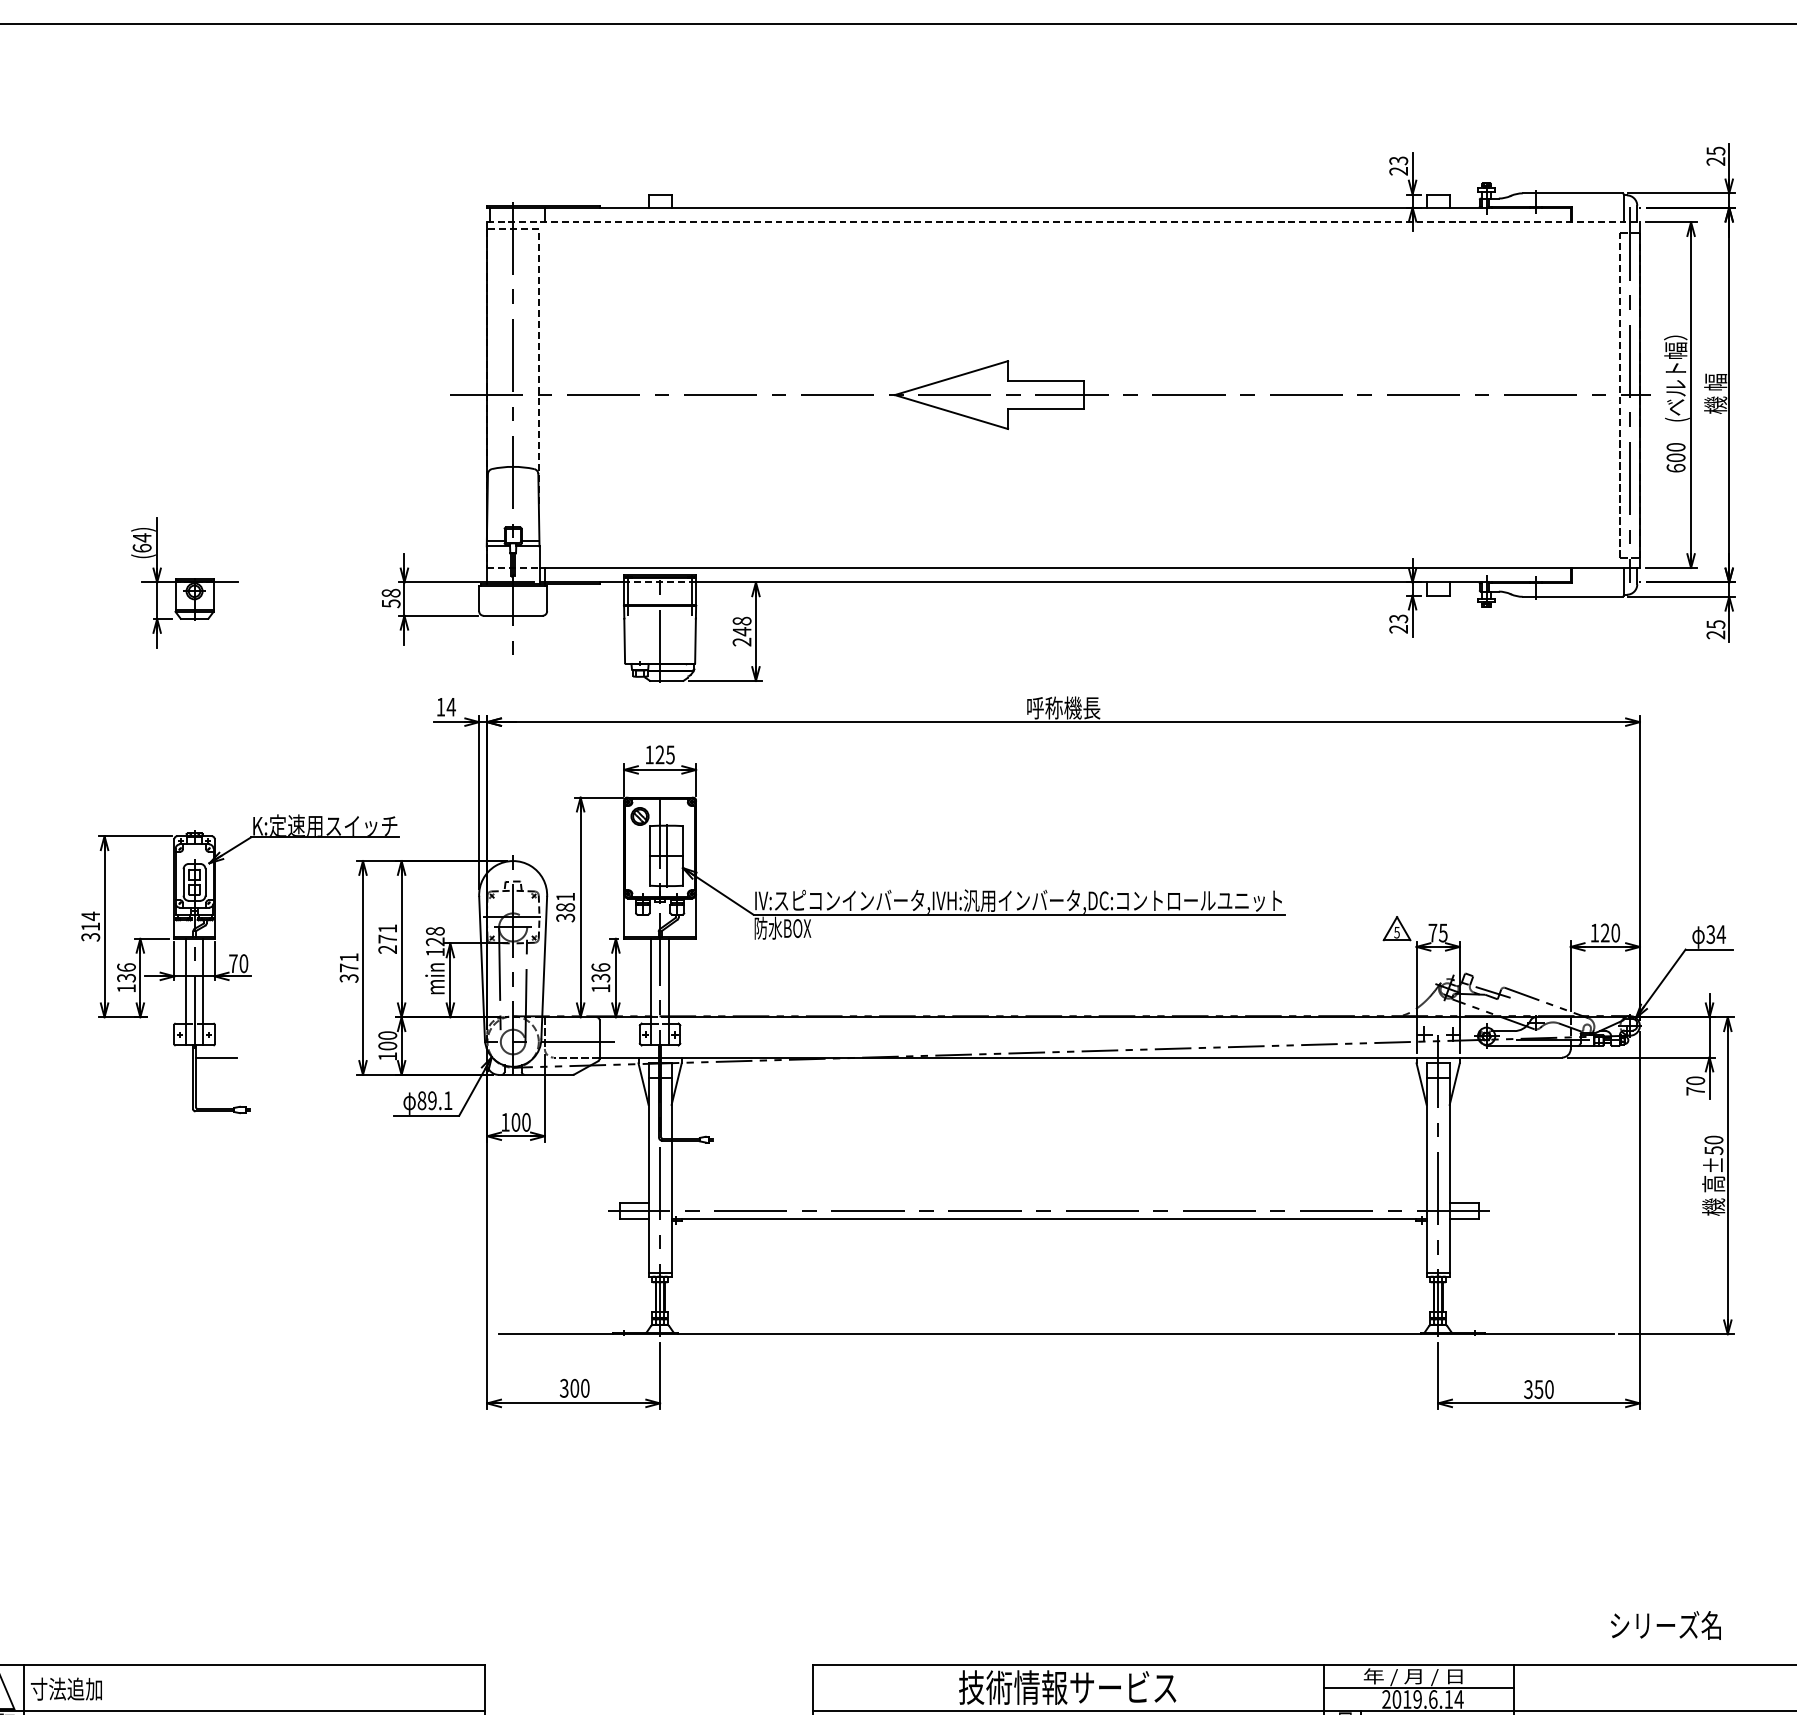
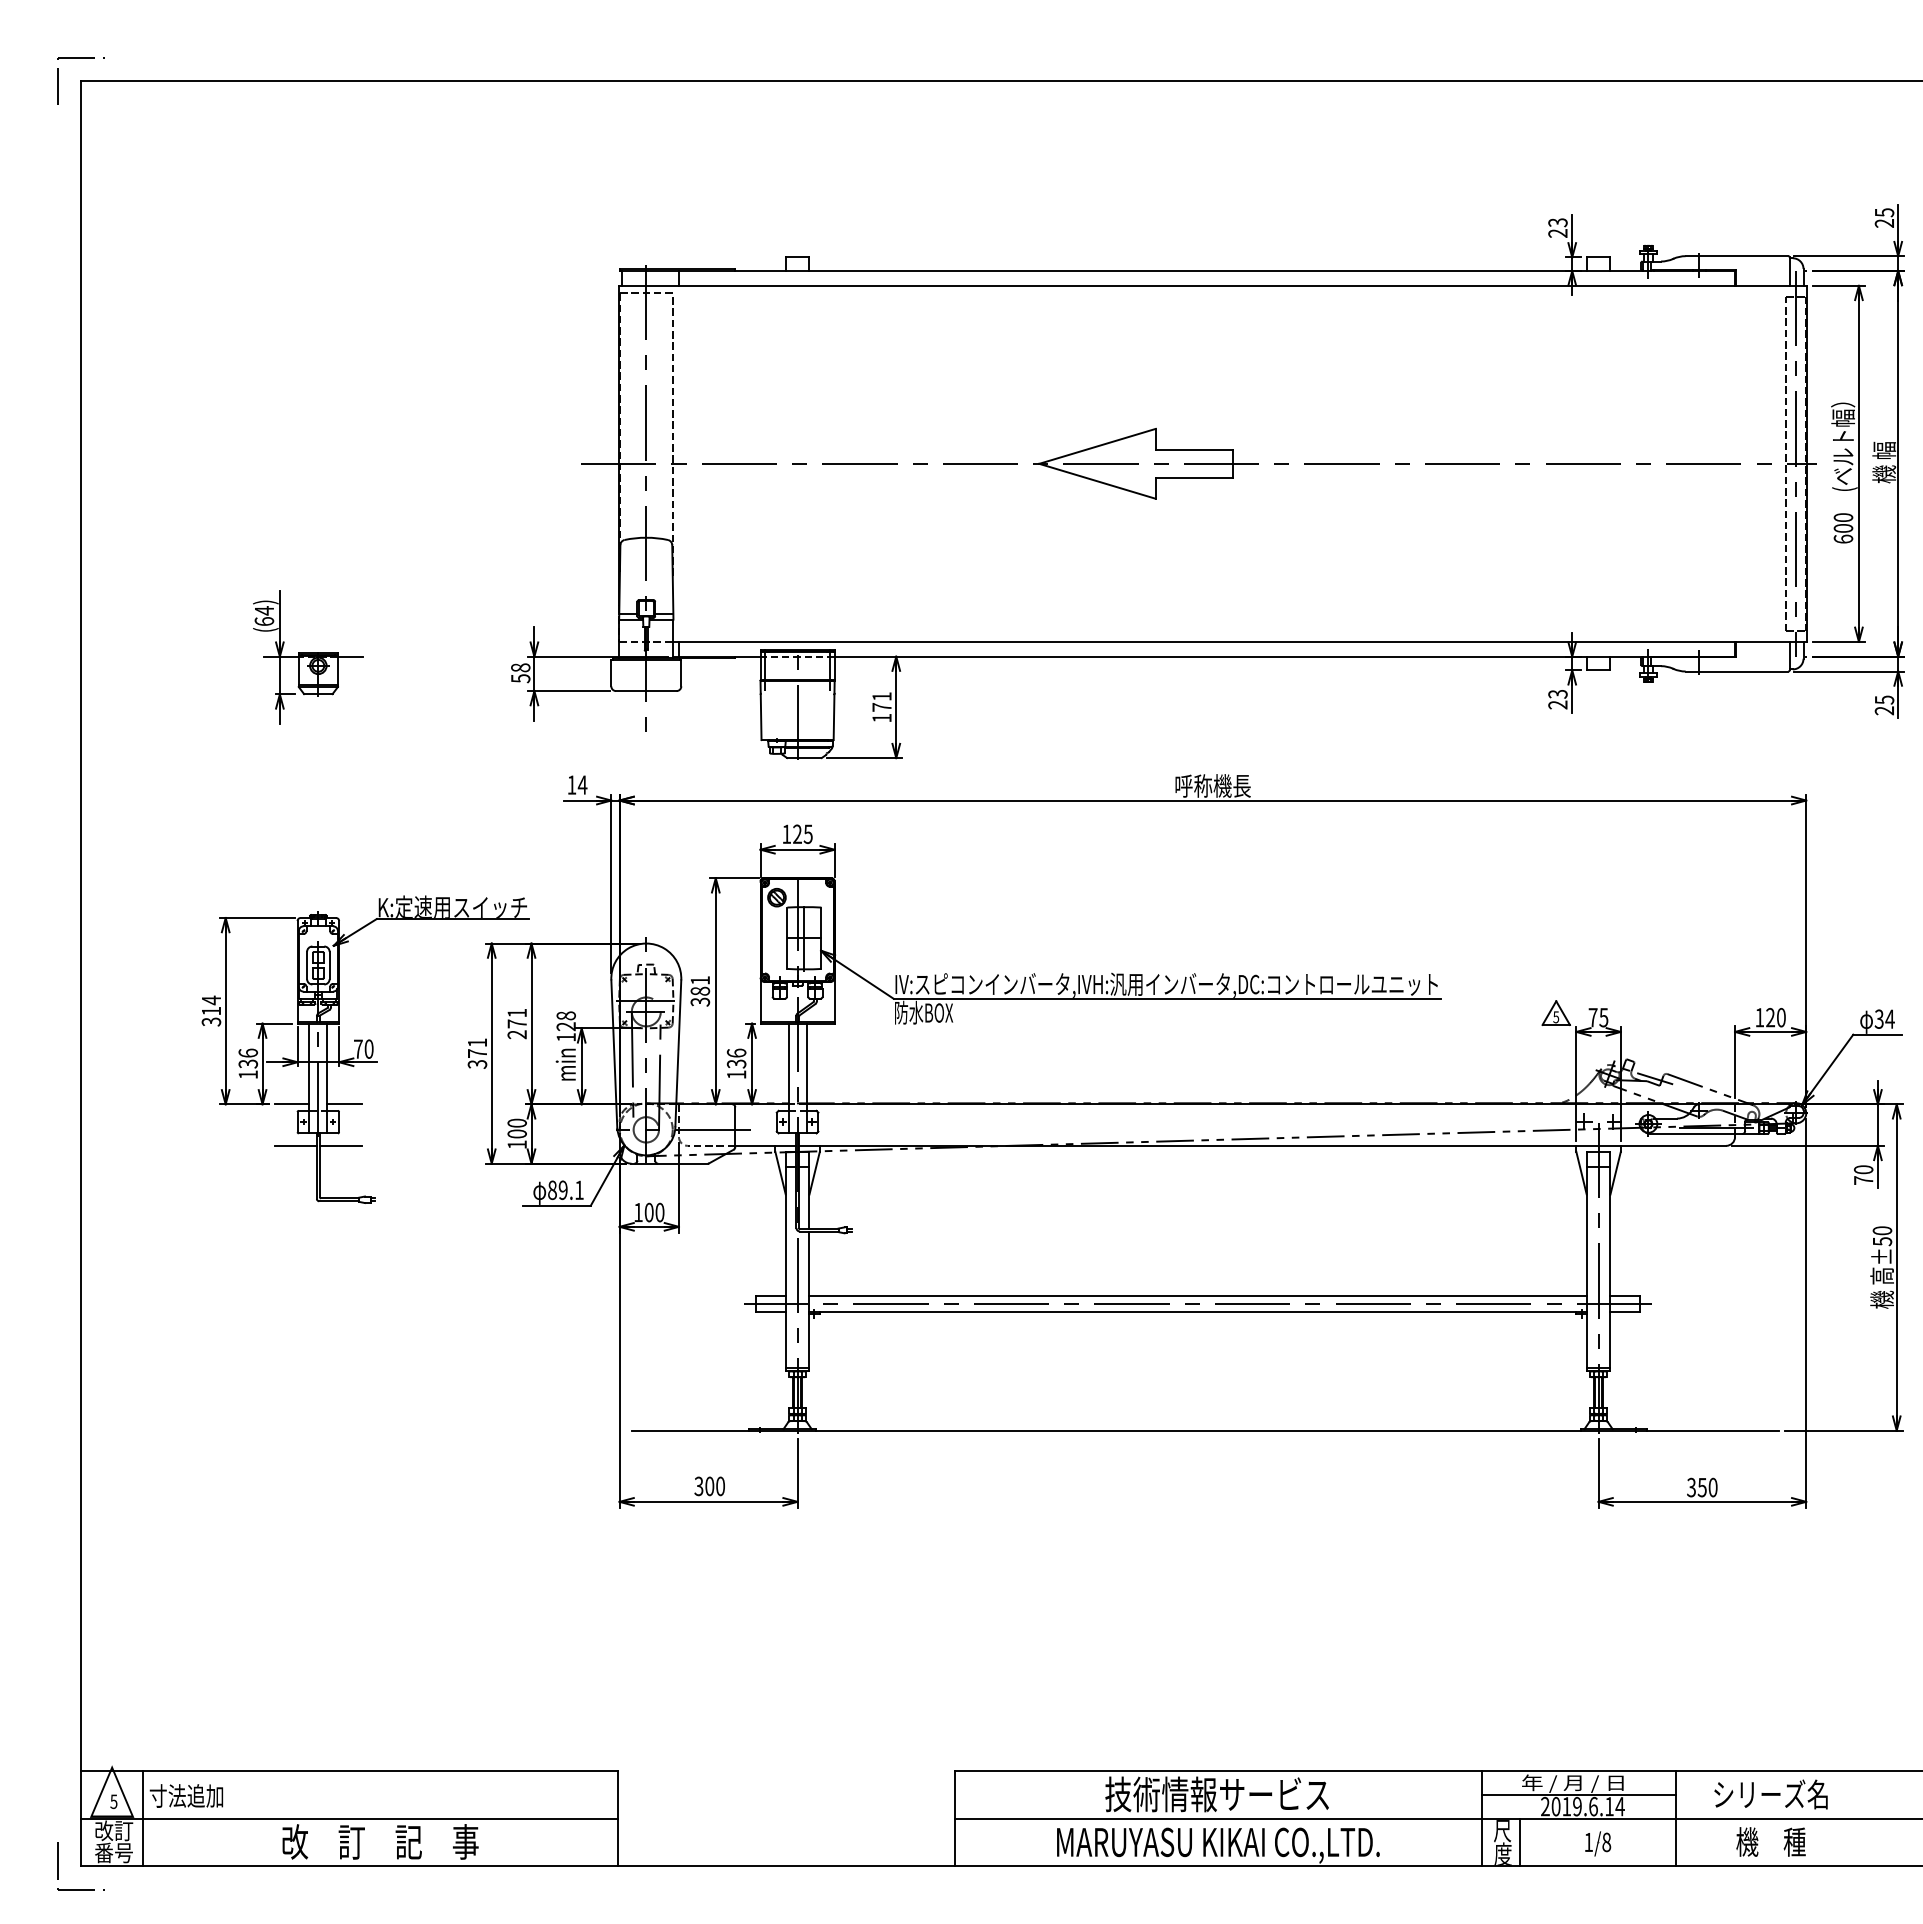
line: (1064, 221) -> (1213, 285), dashed -> solid
text: (741, 631) -> (881, 707), 248 -> 171
line: (169, 1017) -> (292, 1104), added
line: (219, 1017) -> (344, 1104), added
line: (172, 1057) -> (295, 1145), added
line: (1048, 1202) -> (1197, 1295), added
text: (1665, 1625) -> (1770, 1794), moved

